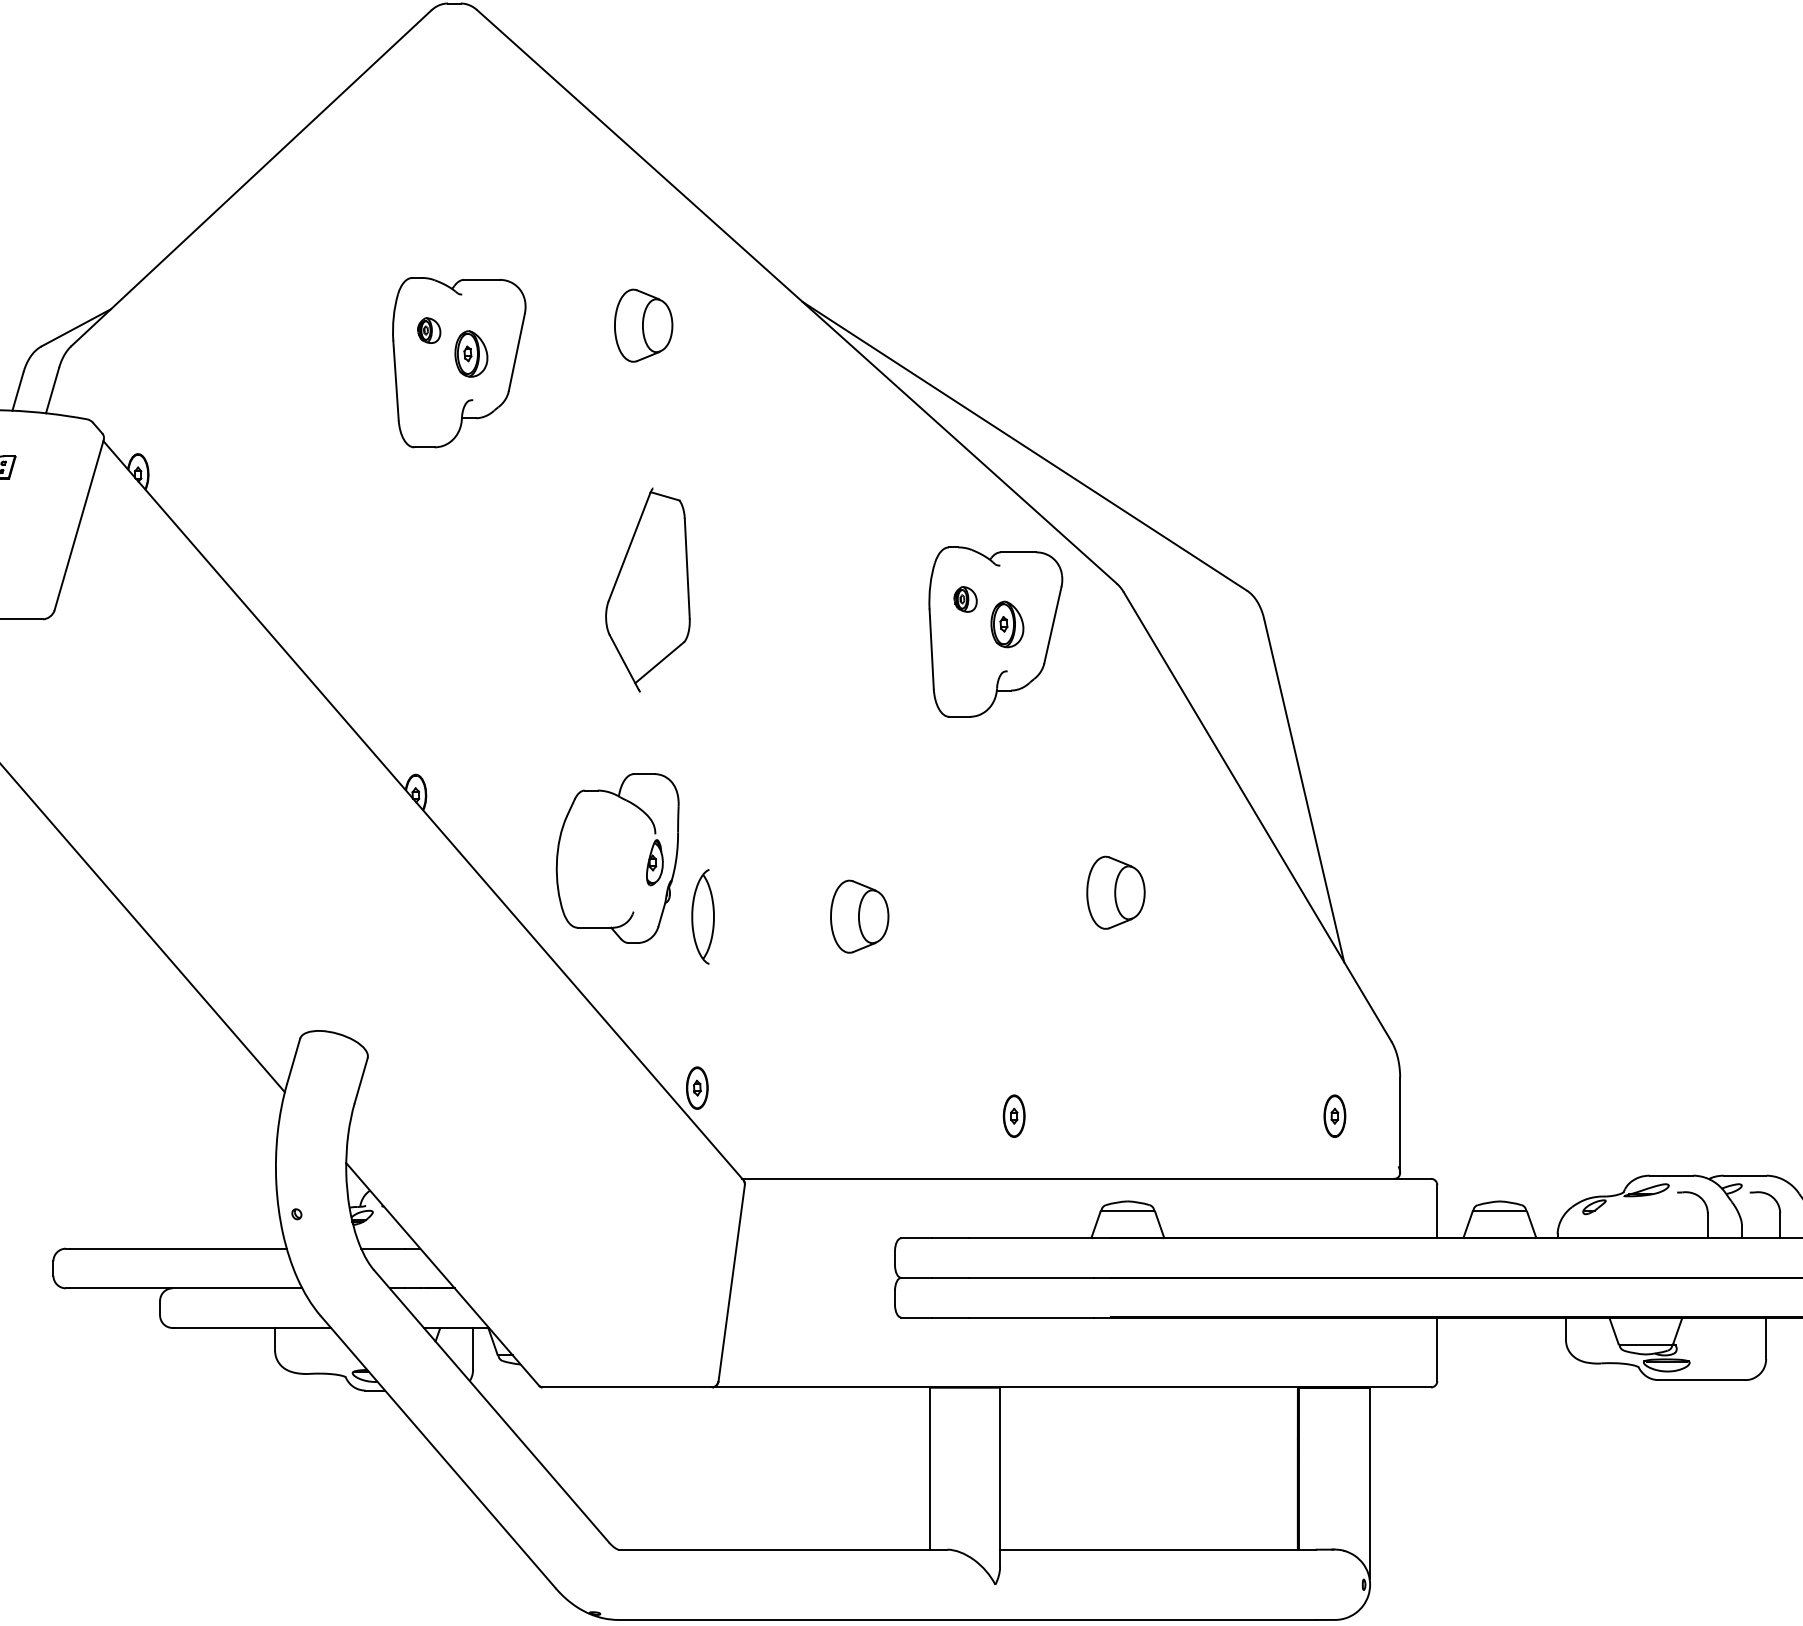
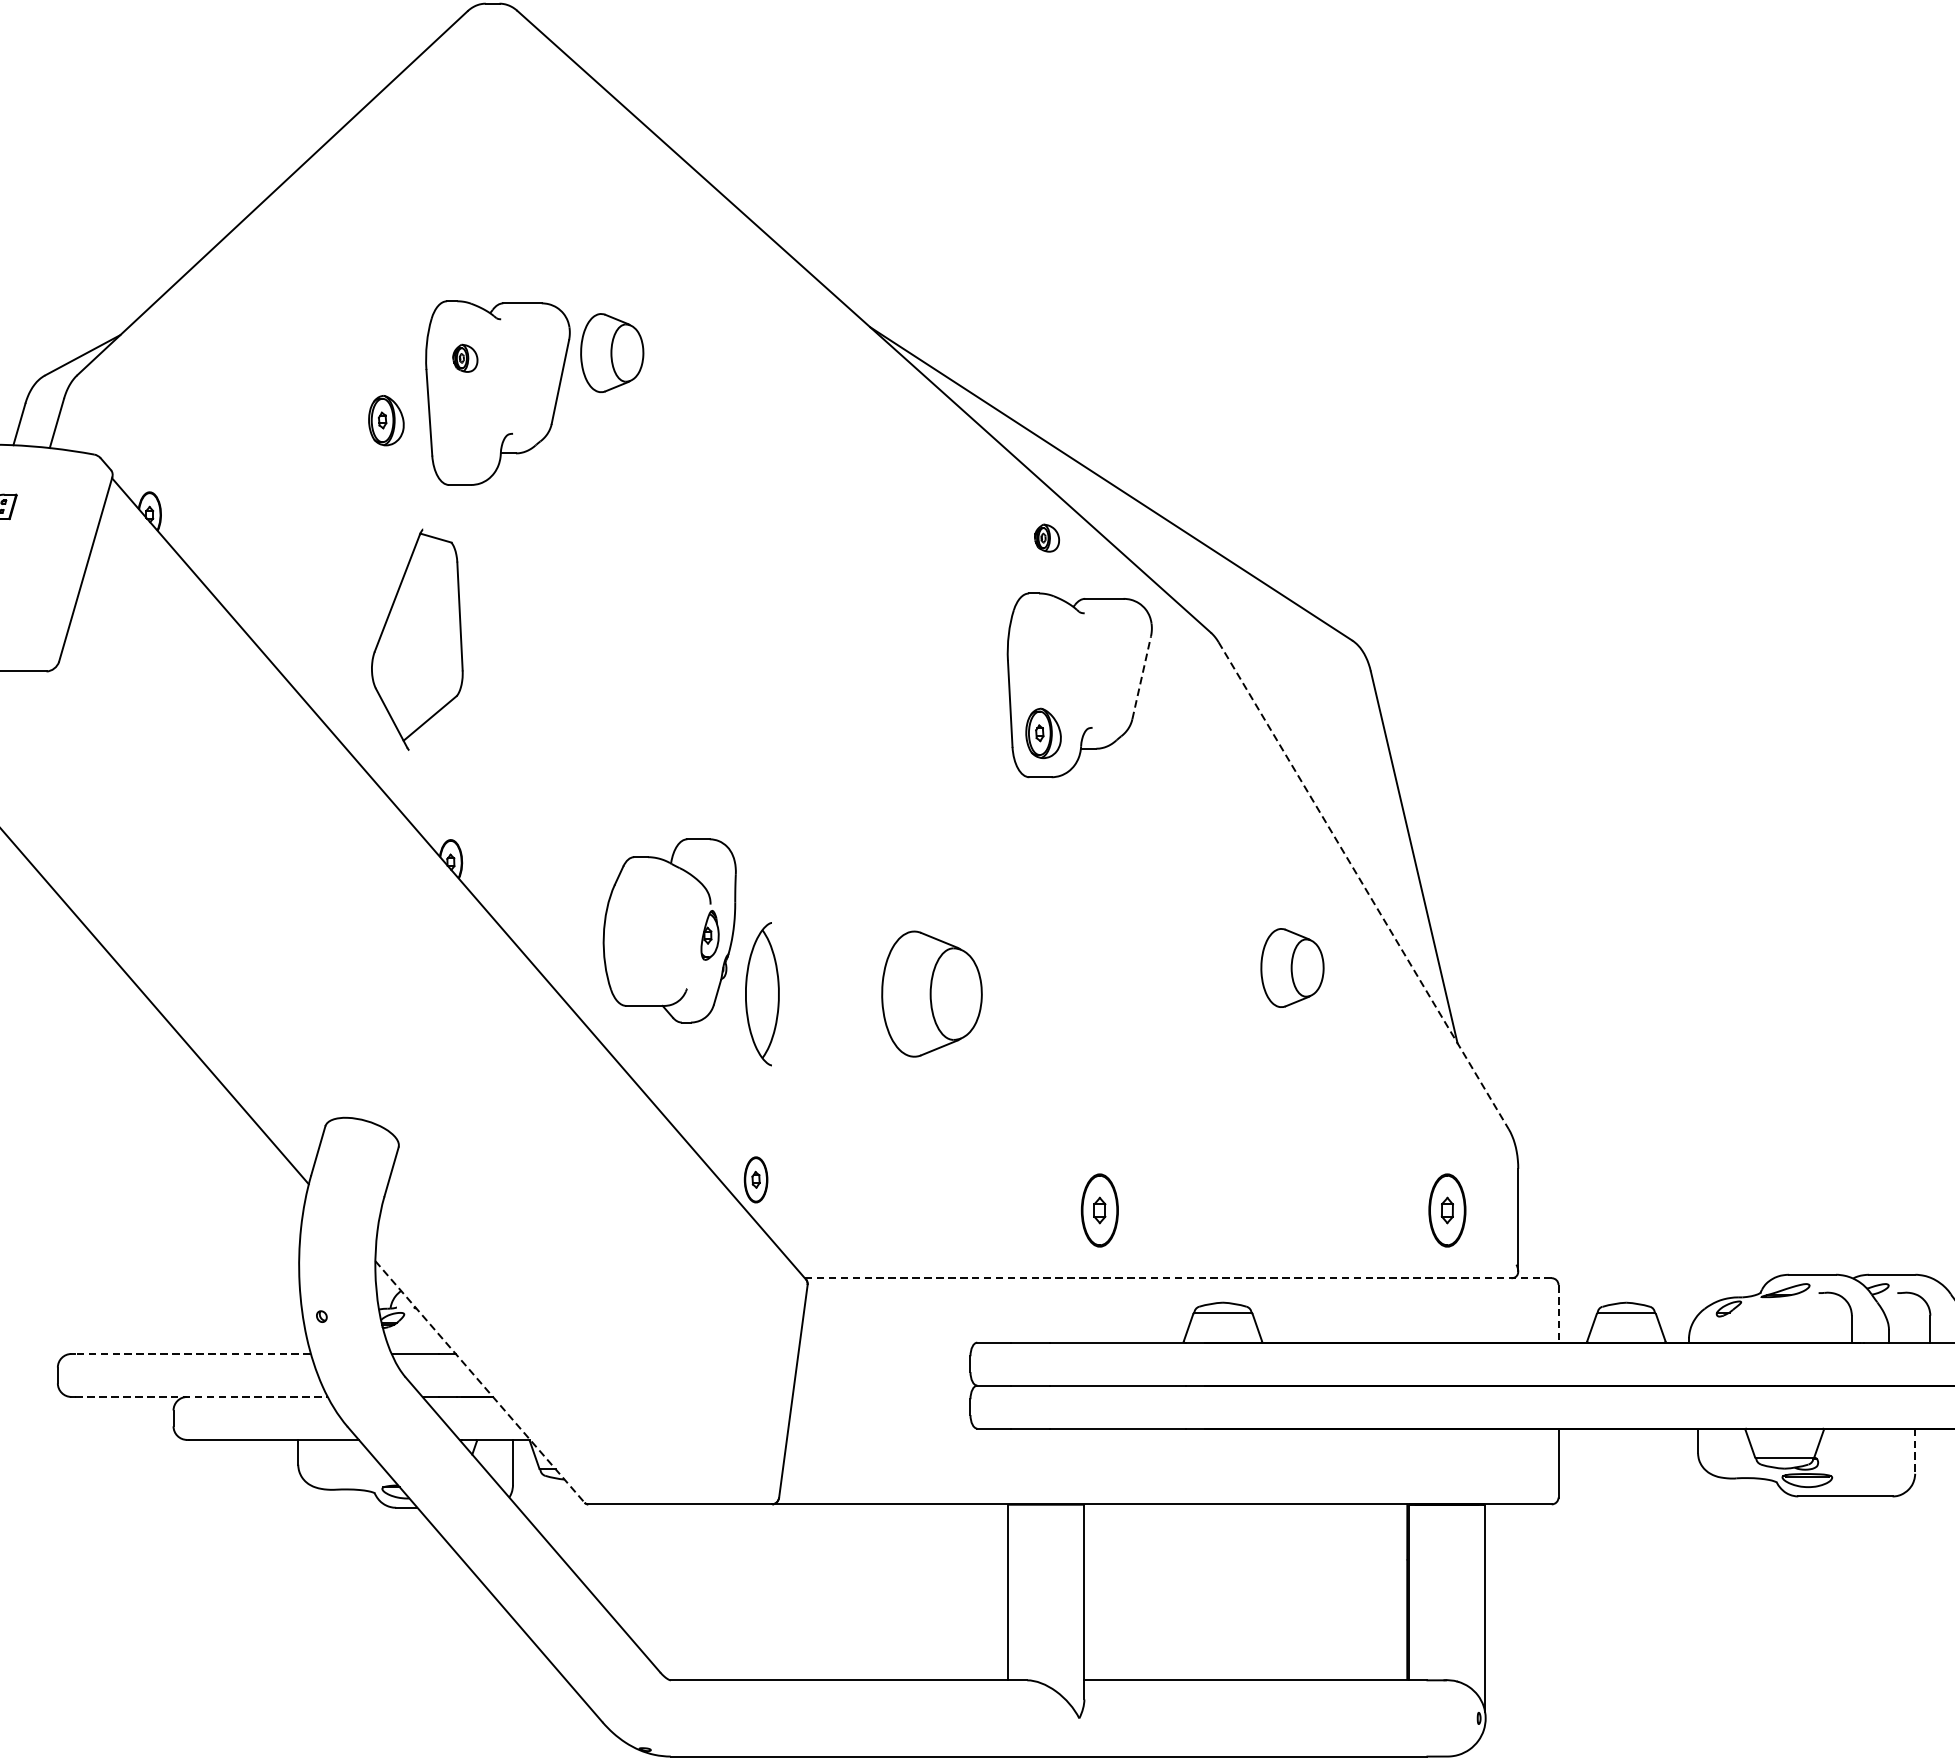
part: (643, 325) -> (612, 352), moved
part: (471, 353) -> (386, 420), moved
part: (647, 589) -> (416, 639), moved
part: (965, 599) -> (1046, 538), moved
part: (1007, 624) -> (1043, 733), moved
line: (1053, 624) -> (1142, 677), solid -> dashed
line: (1257, 817) -> (1363, 886), solid -> dashed
part: (1115, 892) -> (1291, 967), moved
part: (702, 916) -> (761, 993), size x1.4
part: (859, 916) -> (931, 993), size x1.6
part: (1013, 1115) -> (1098, 1209), size x1.6
part: (1334, 1115) -> (1447, 1209), size x1.6
line: (1087, 1178) -> (1179, 1277), solid -> dashed
line: (1437, 1211) -> (1558, 1313), solid -> dashed
line: (178, 1248) -> (193, 1353), solid -> dashed
line: (443, 1274) -> (480, 1381), solid -> dashed
line: (186, 1288) -> (202, 1397), solid -> dashed
line: (1766, 1338) -> (1915, 1451), solid -> dashed

